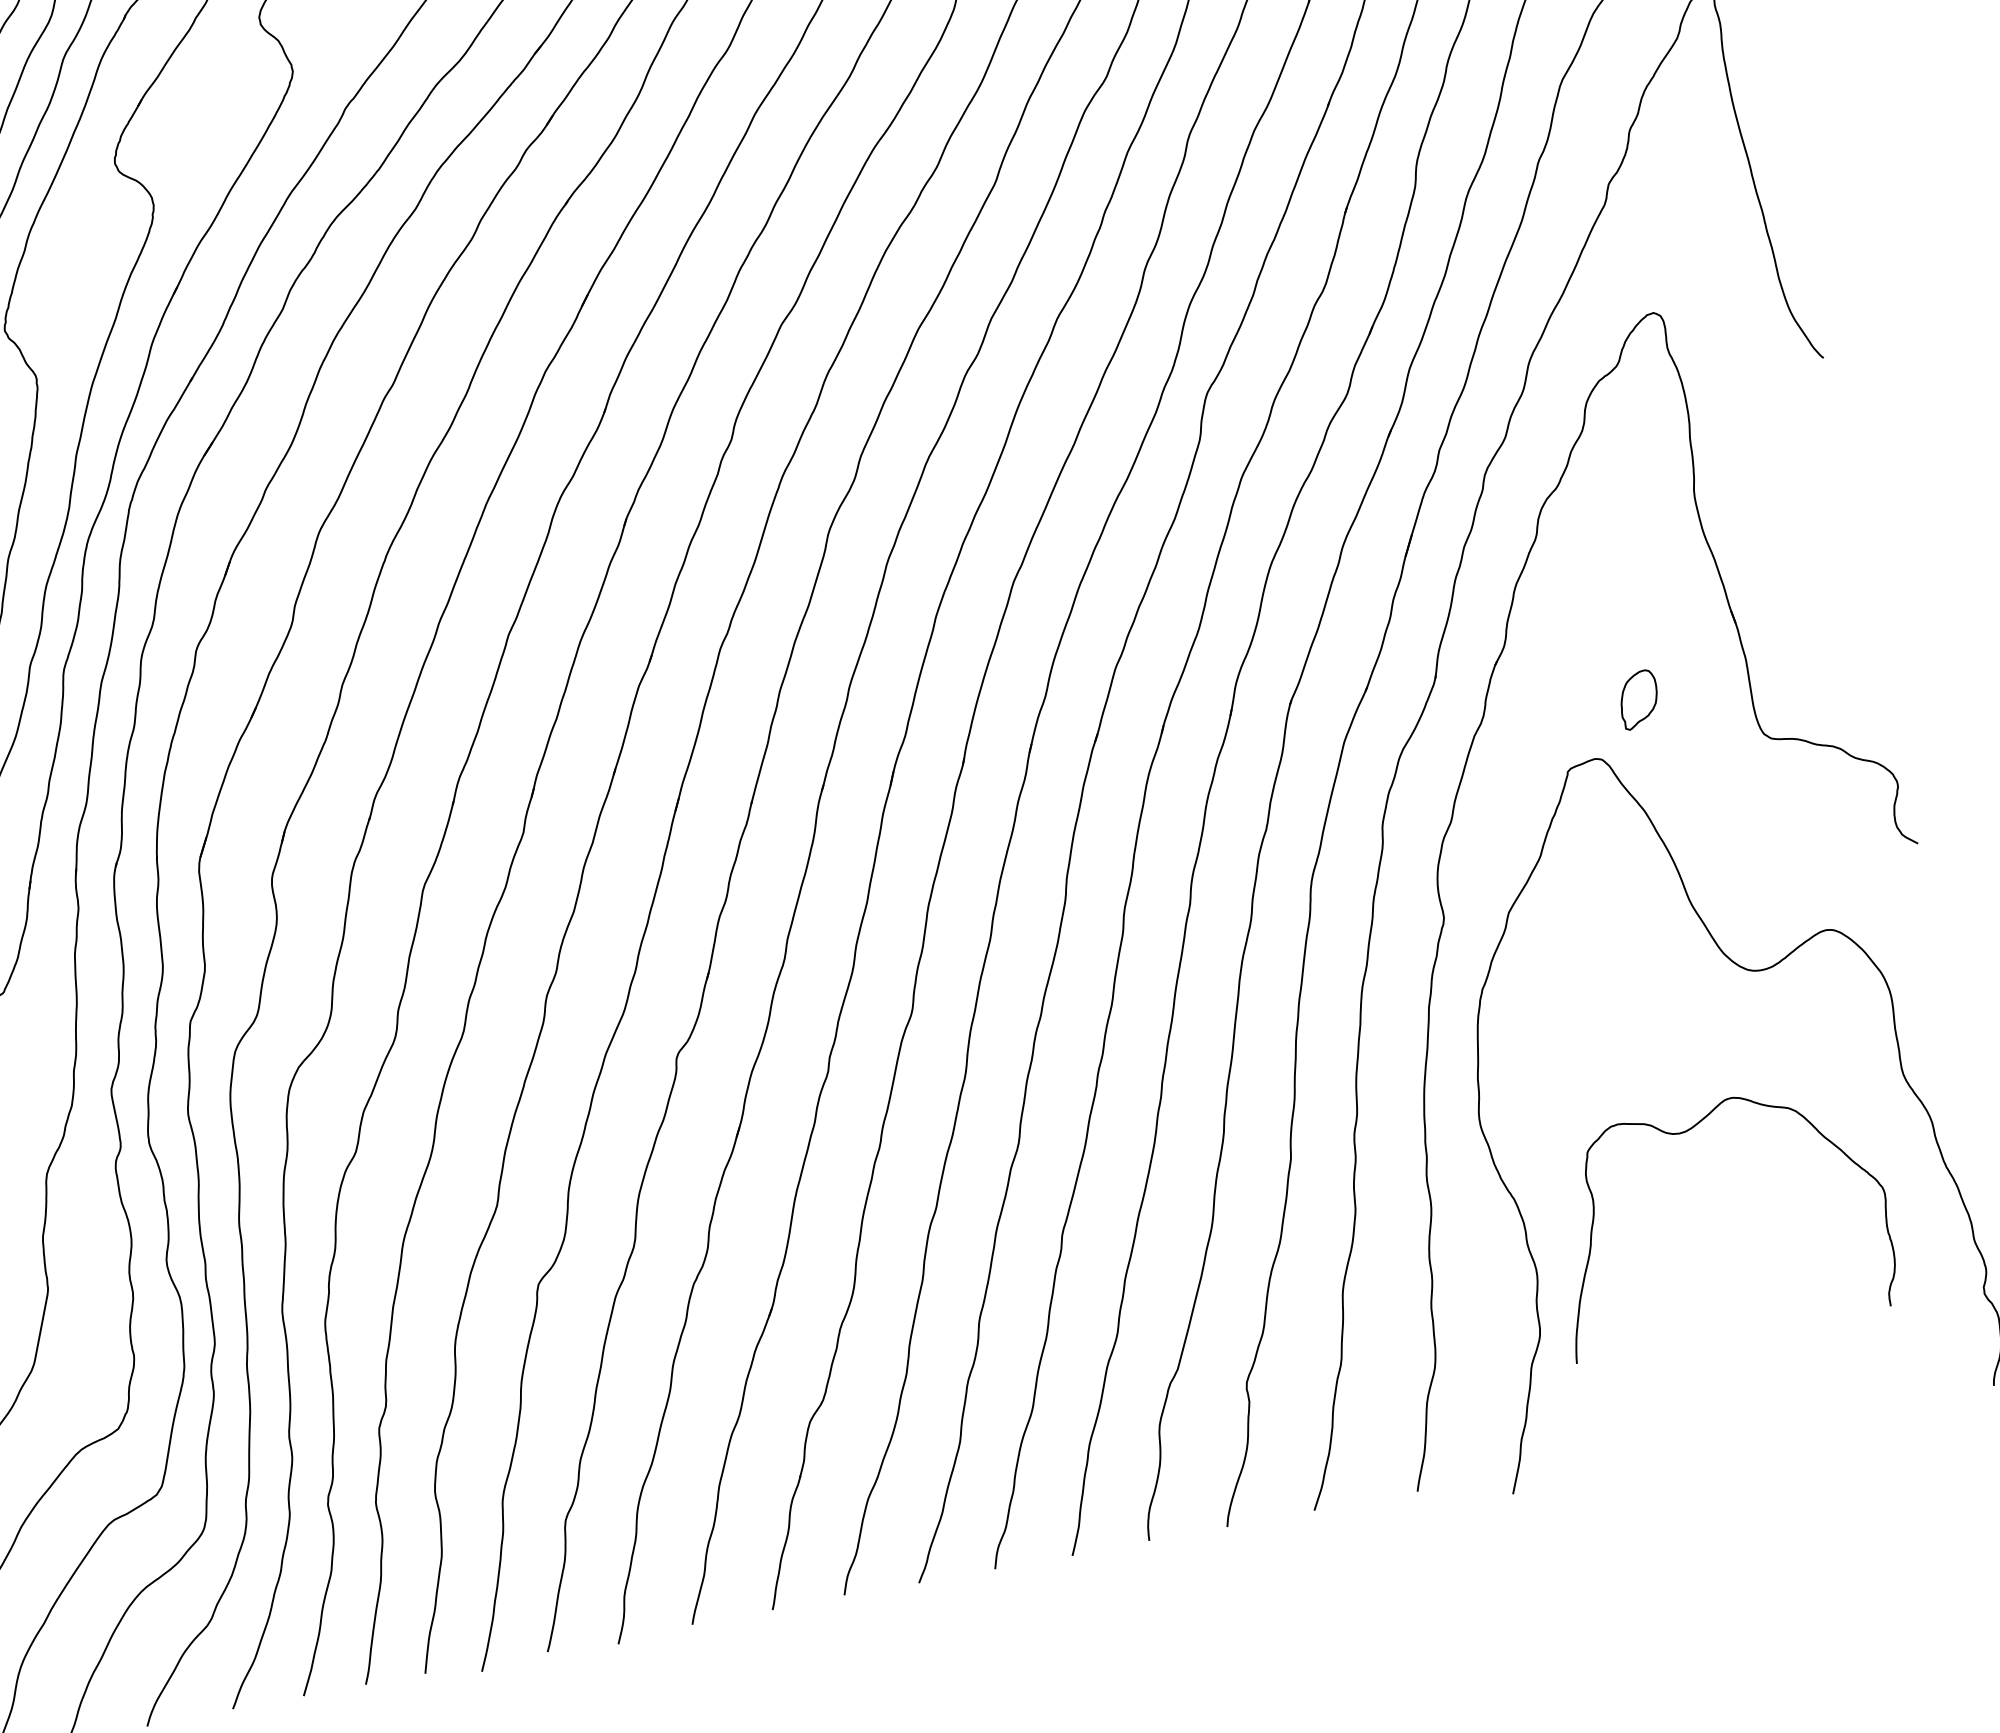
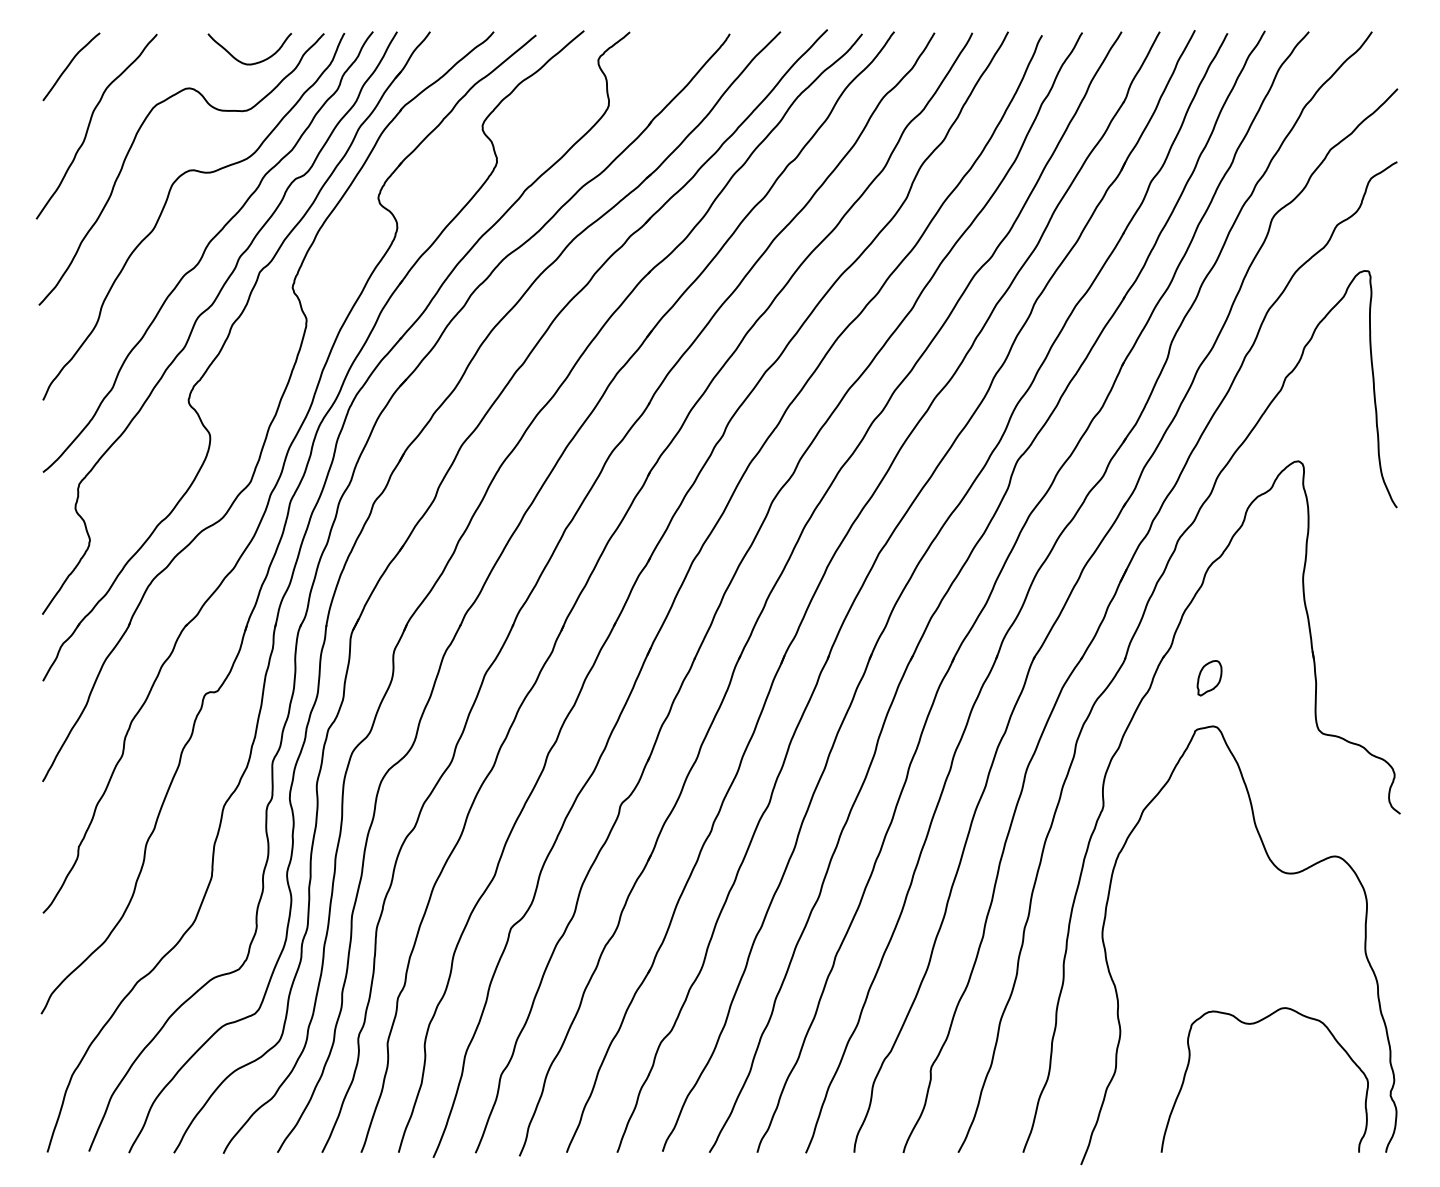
part: (1638, 700) -> (1209, 678), moved
curve: (1687, 1133) -> (1254, 1024), moved

